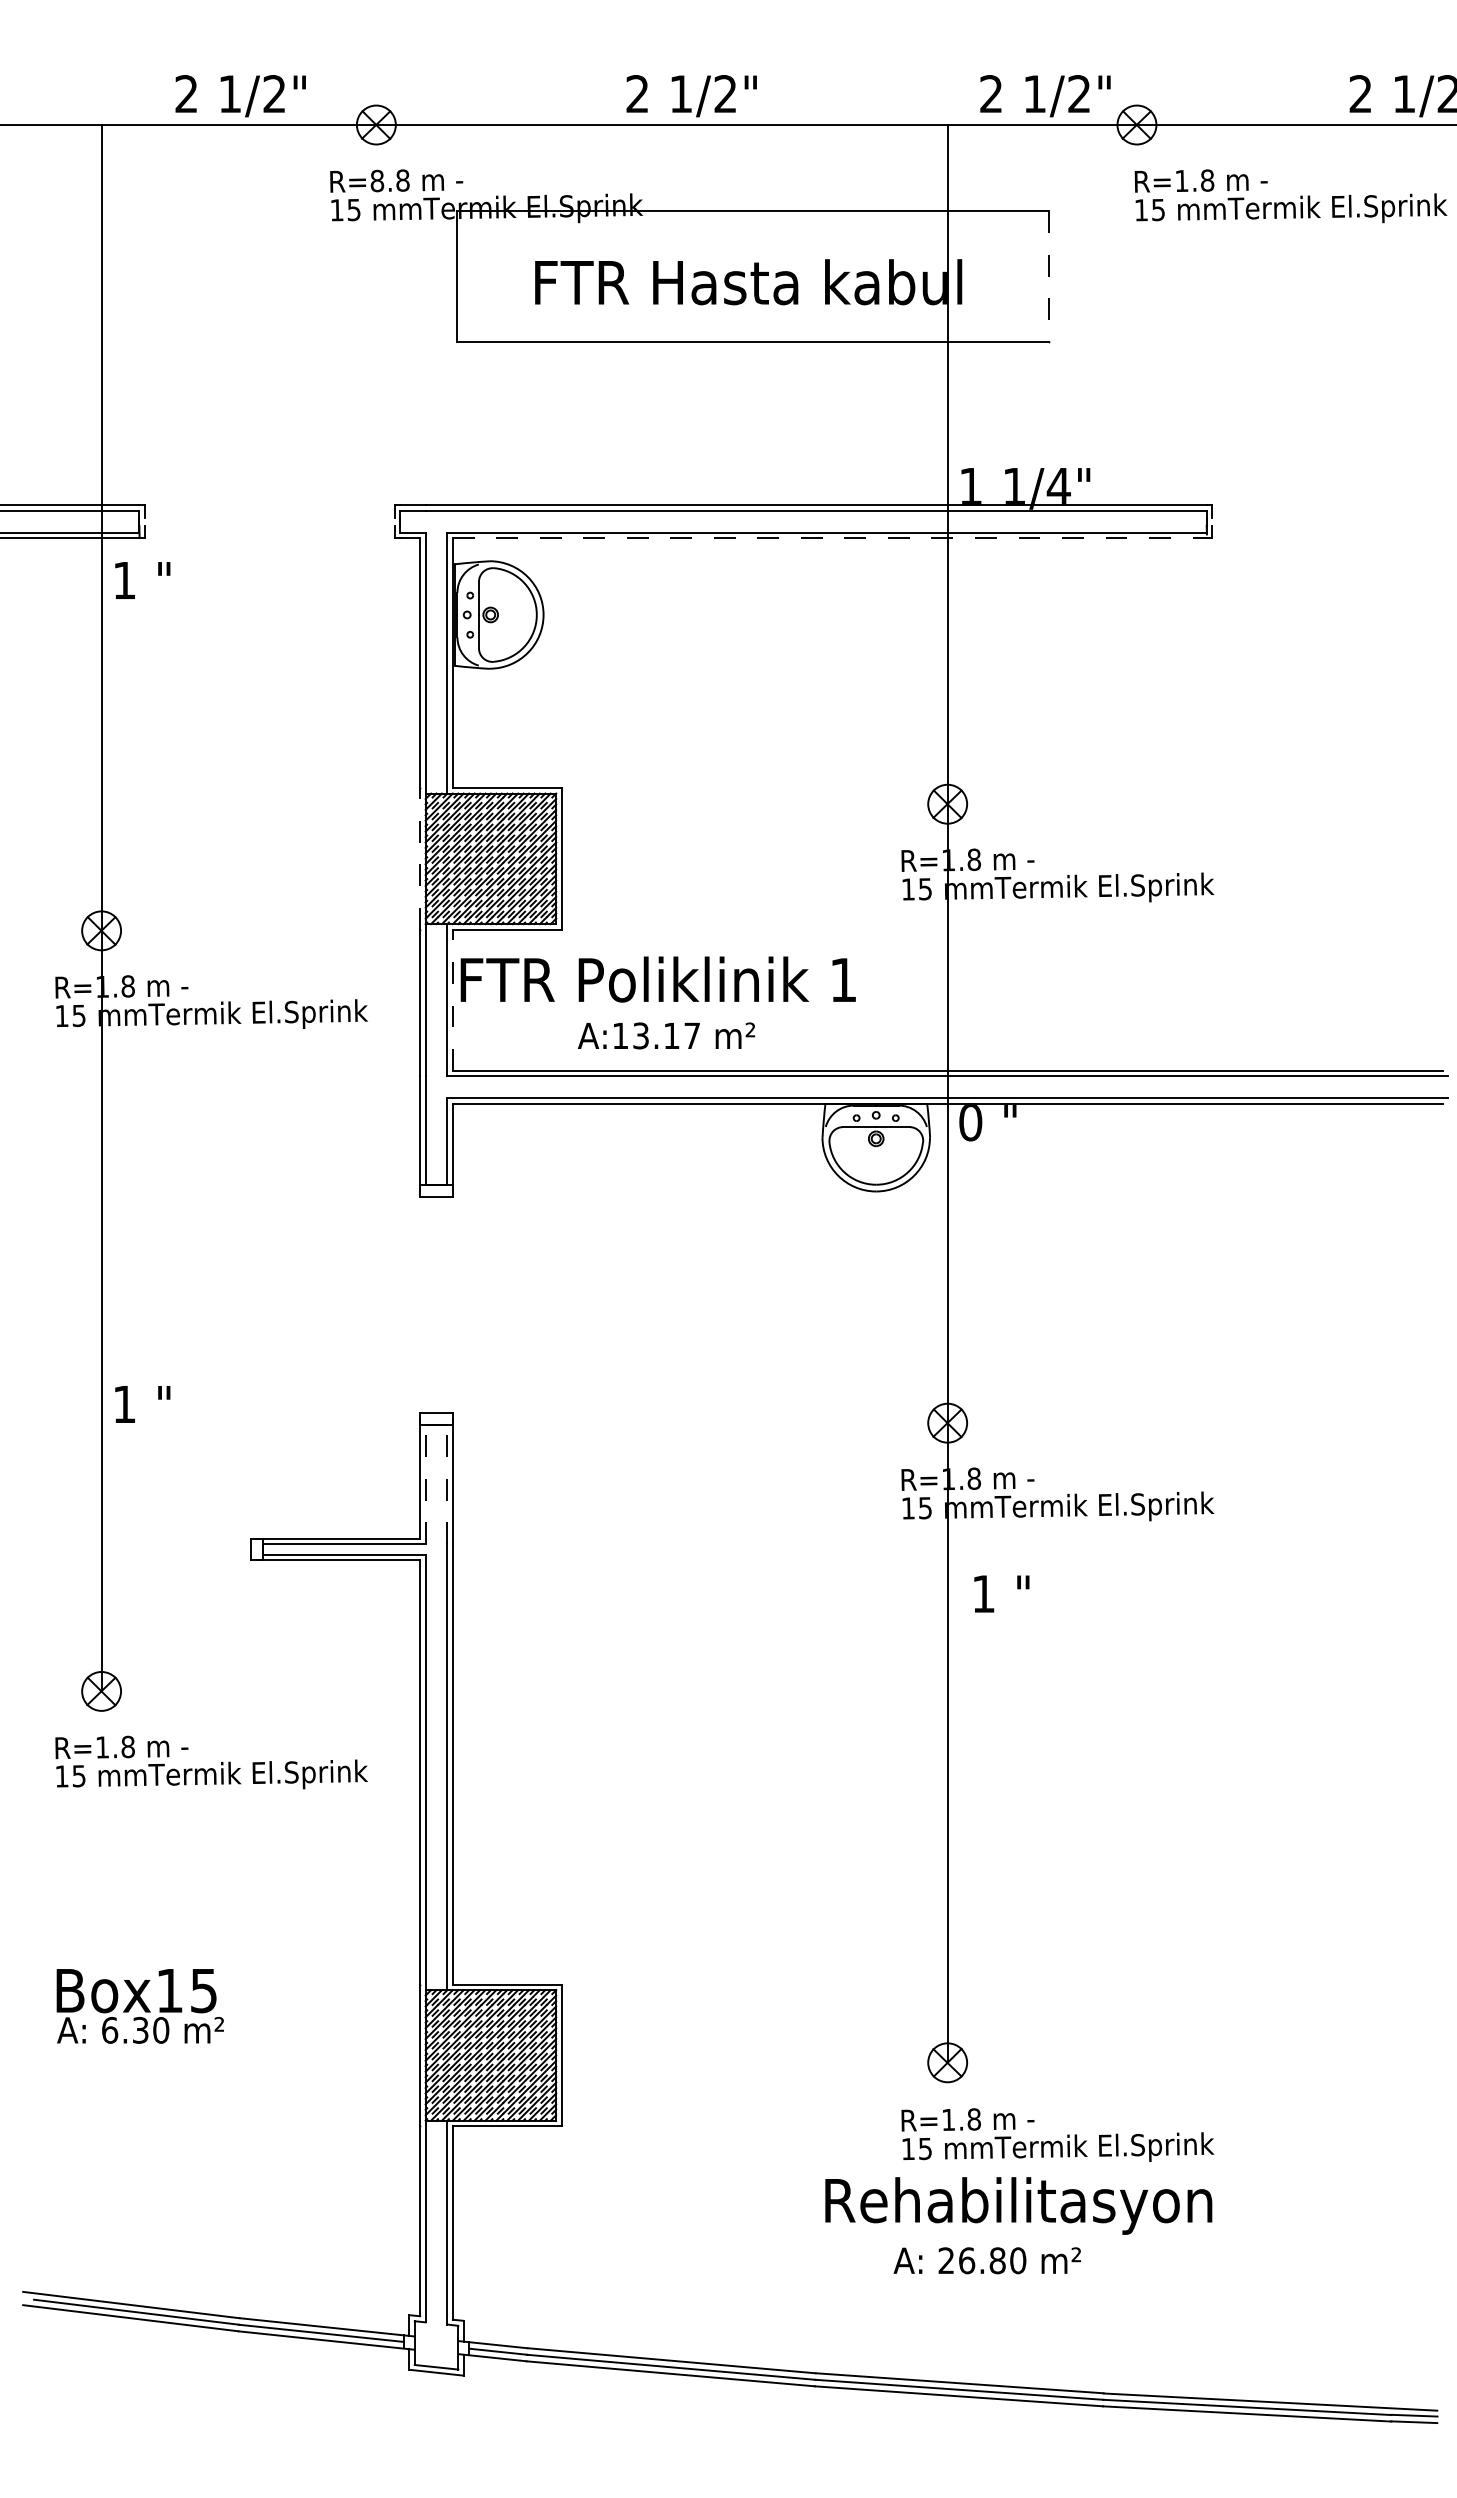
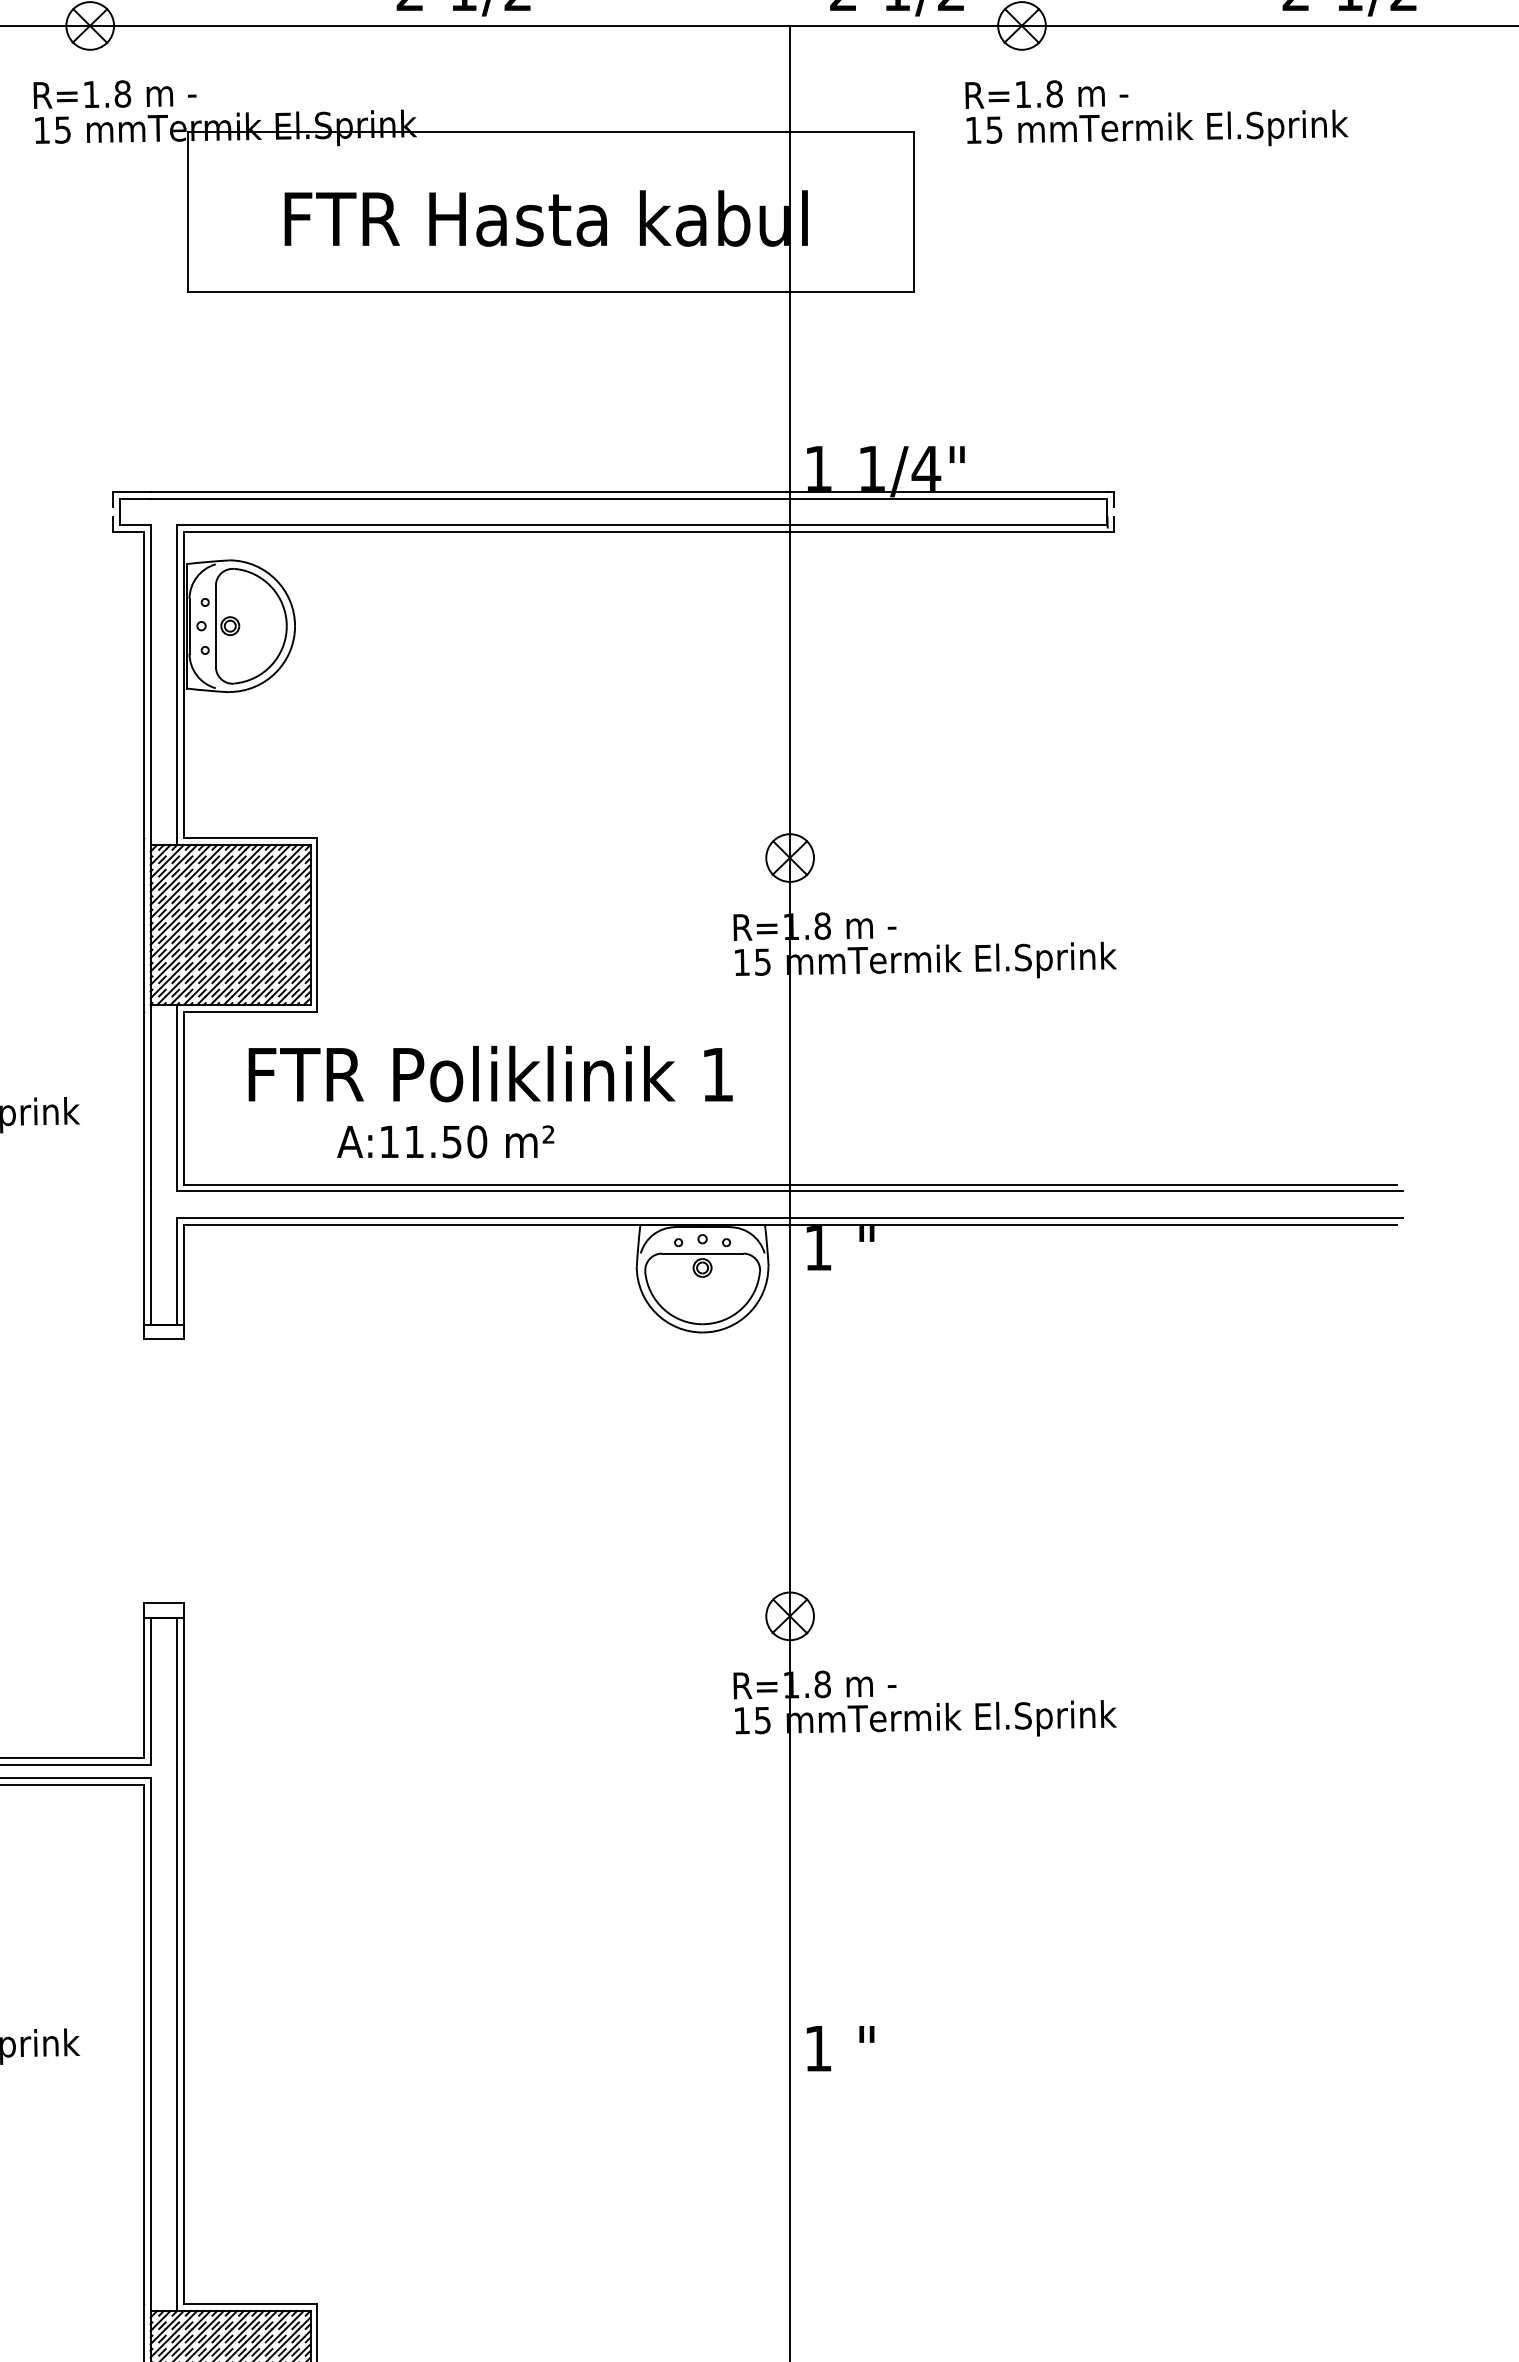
text: (377, 180) -> (91, 93), R=8.8 -> R=1.8
text: (1290, 196) -> (1156, 113), moved
line: (1048, 277) -> (913, 212), dashed -> solid
line: (829, 537) -> (645, 531), dashed -> solid
line: (420, 858) -> (144, 924), dashed -> solid
text: (657, 979) -> (489, 1073), moved
line: (452, 1000) -> (183, 1098), dashed -> solid
text: (666, 1035) -> (445, 1141), A:13.17 -> A:11.50
text: (970, 1123) -> (818, 1249), 0 -> 1
line: (425, 1484) -> (150, 1691), dashed -> solid
line: (447, 1484) -> (177, 1691), dashed -> solid
text: (1001, 1593) -> (840, 2047), moved

